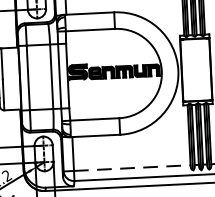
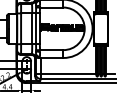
line: (132, 168) -> (68, 74), dashed -> solid

